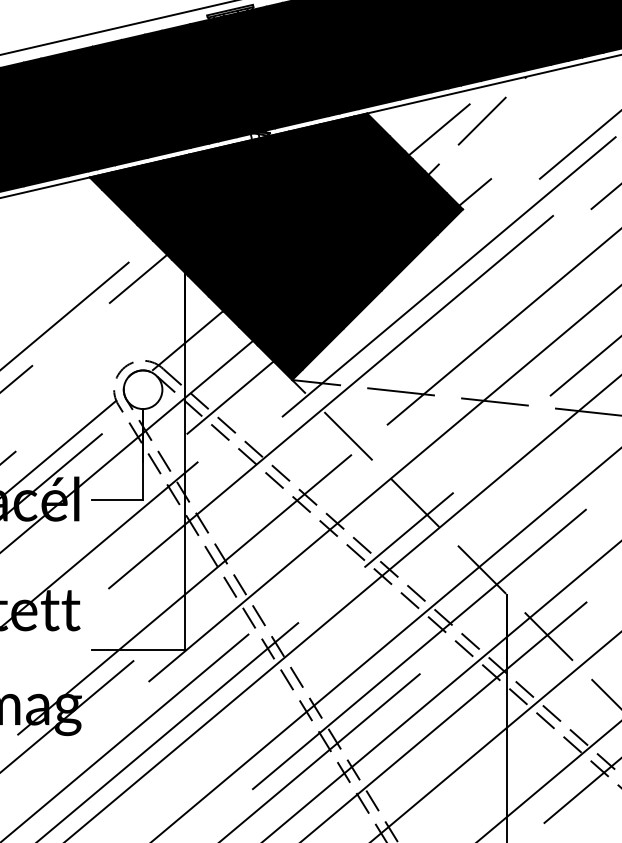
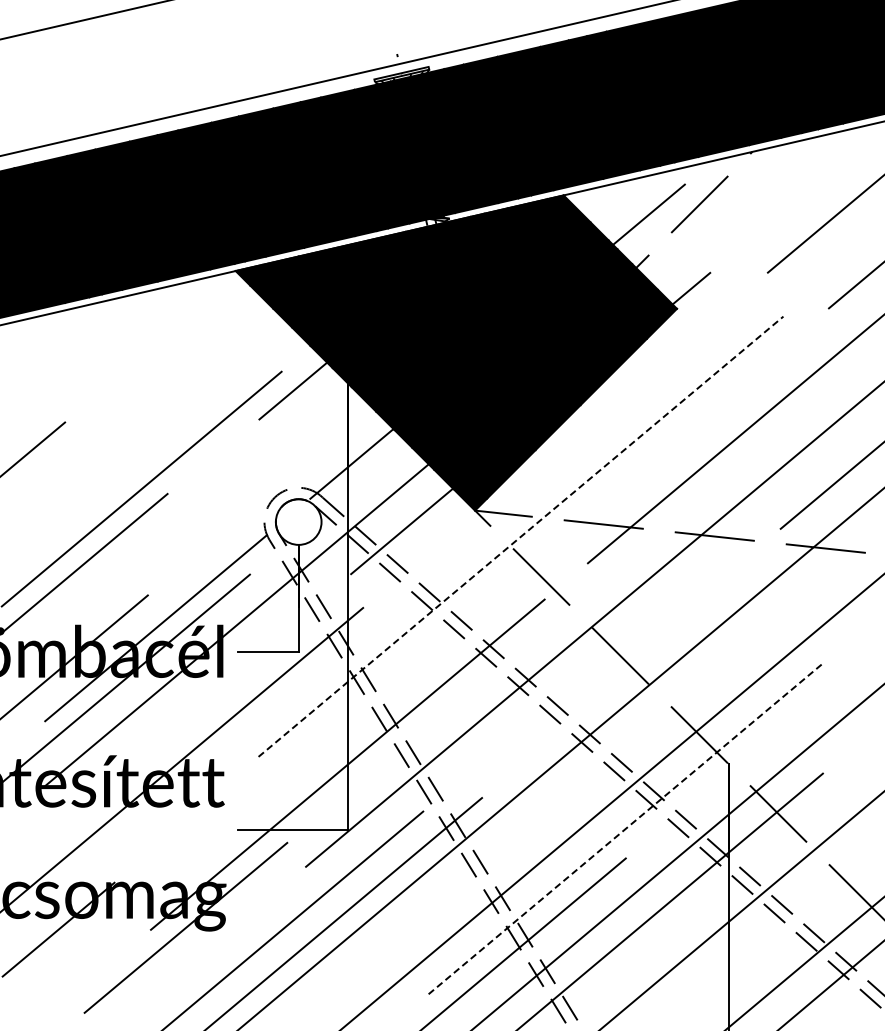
line: (449, 276) -> (660, 388), removed
line: (331, 401) -> (521, 536), solid -> dashed
line: (409, 529) -> (613, 687), removed
line: (419, 649) -> (625, 829), solid -> dashed

